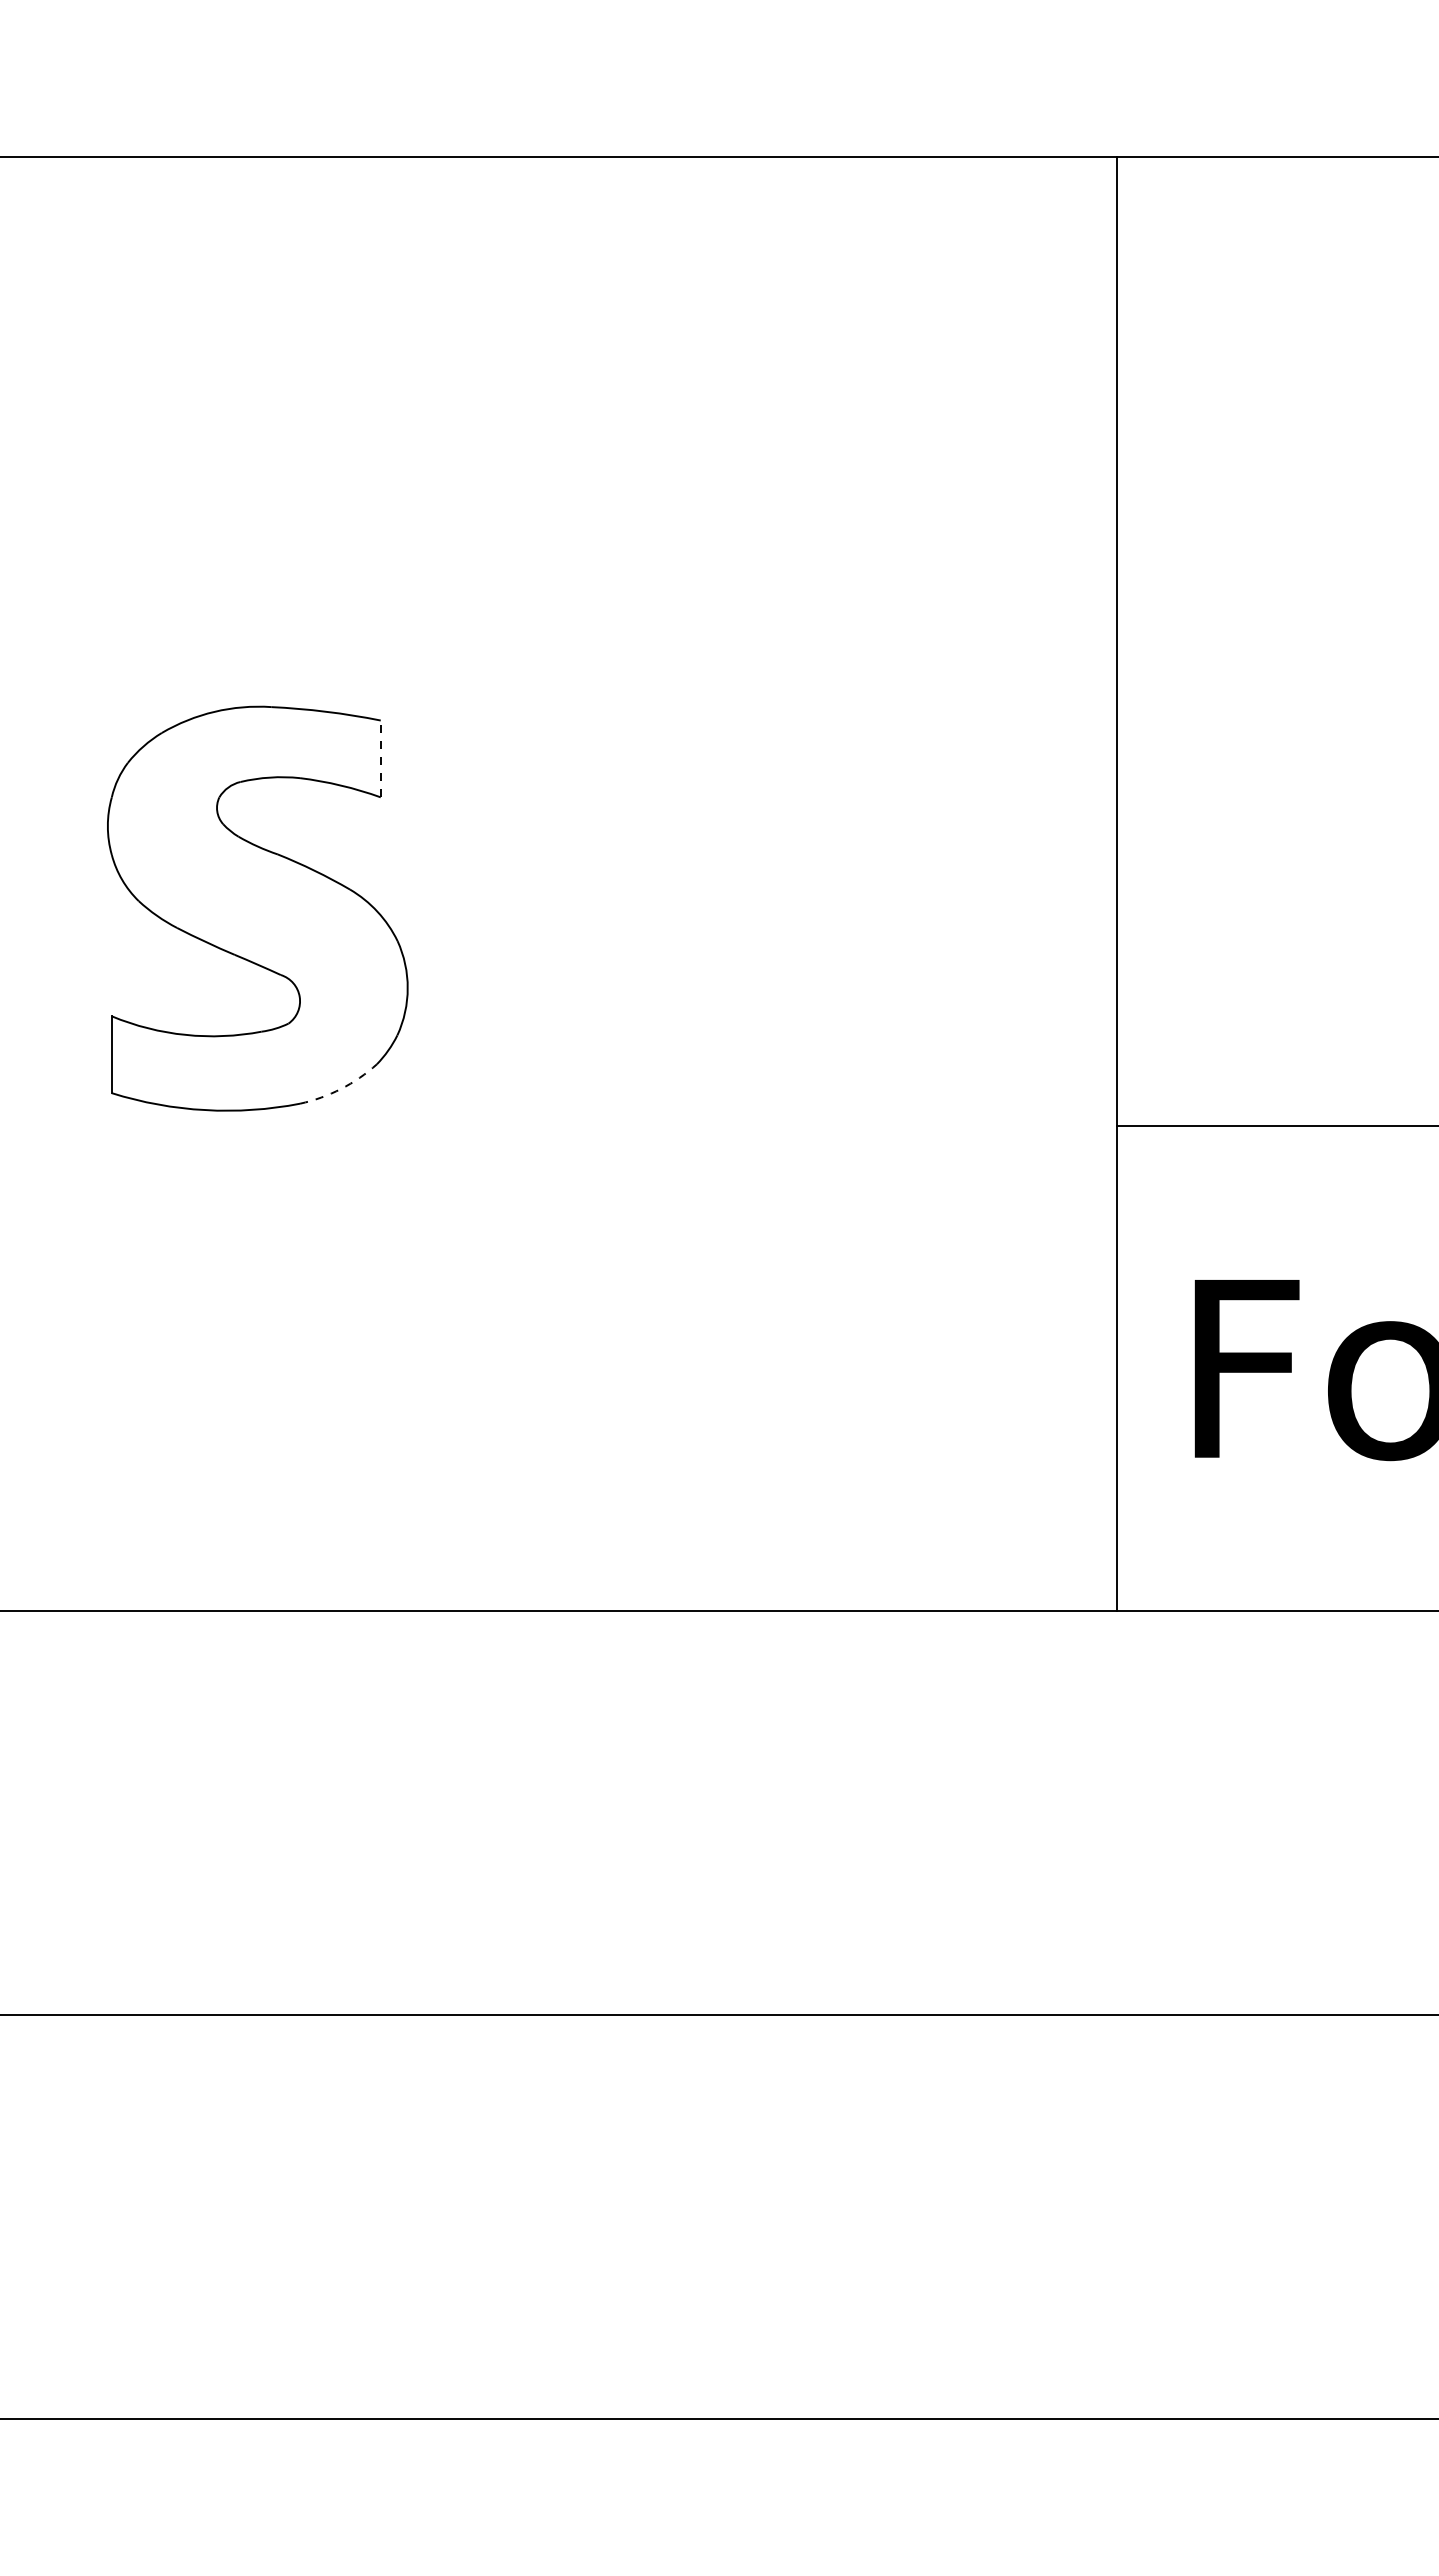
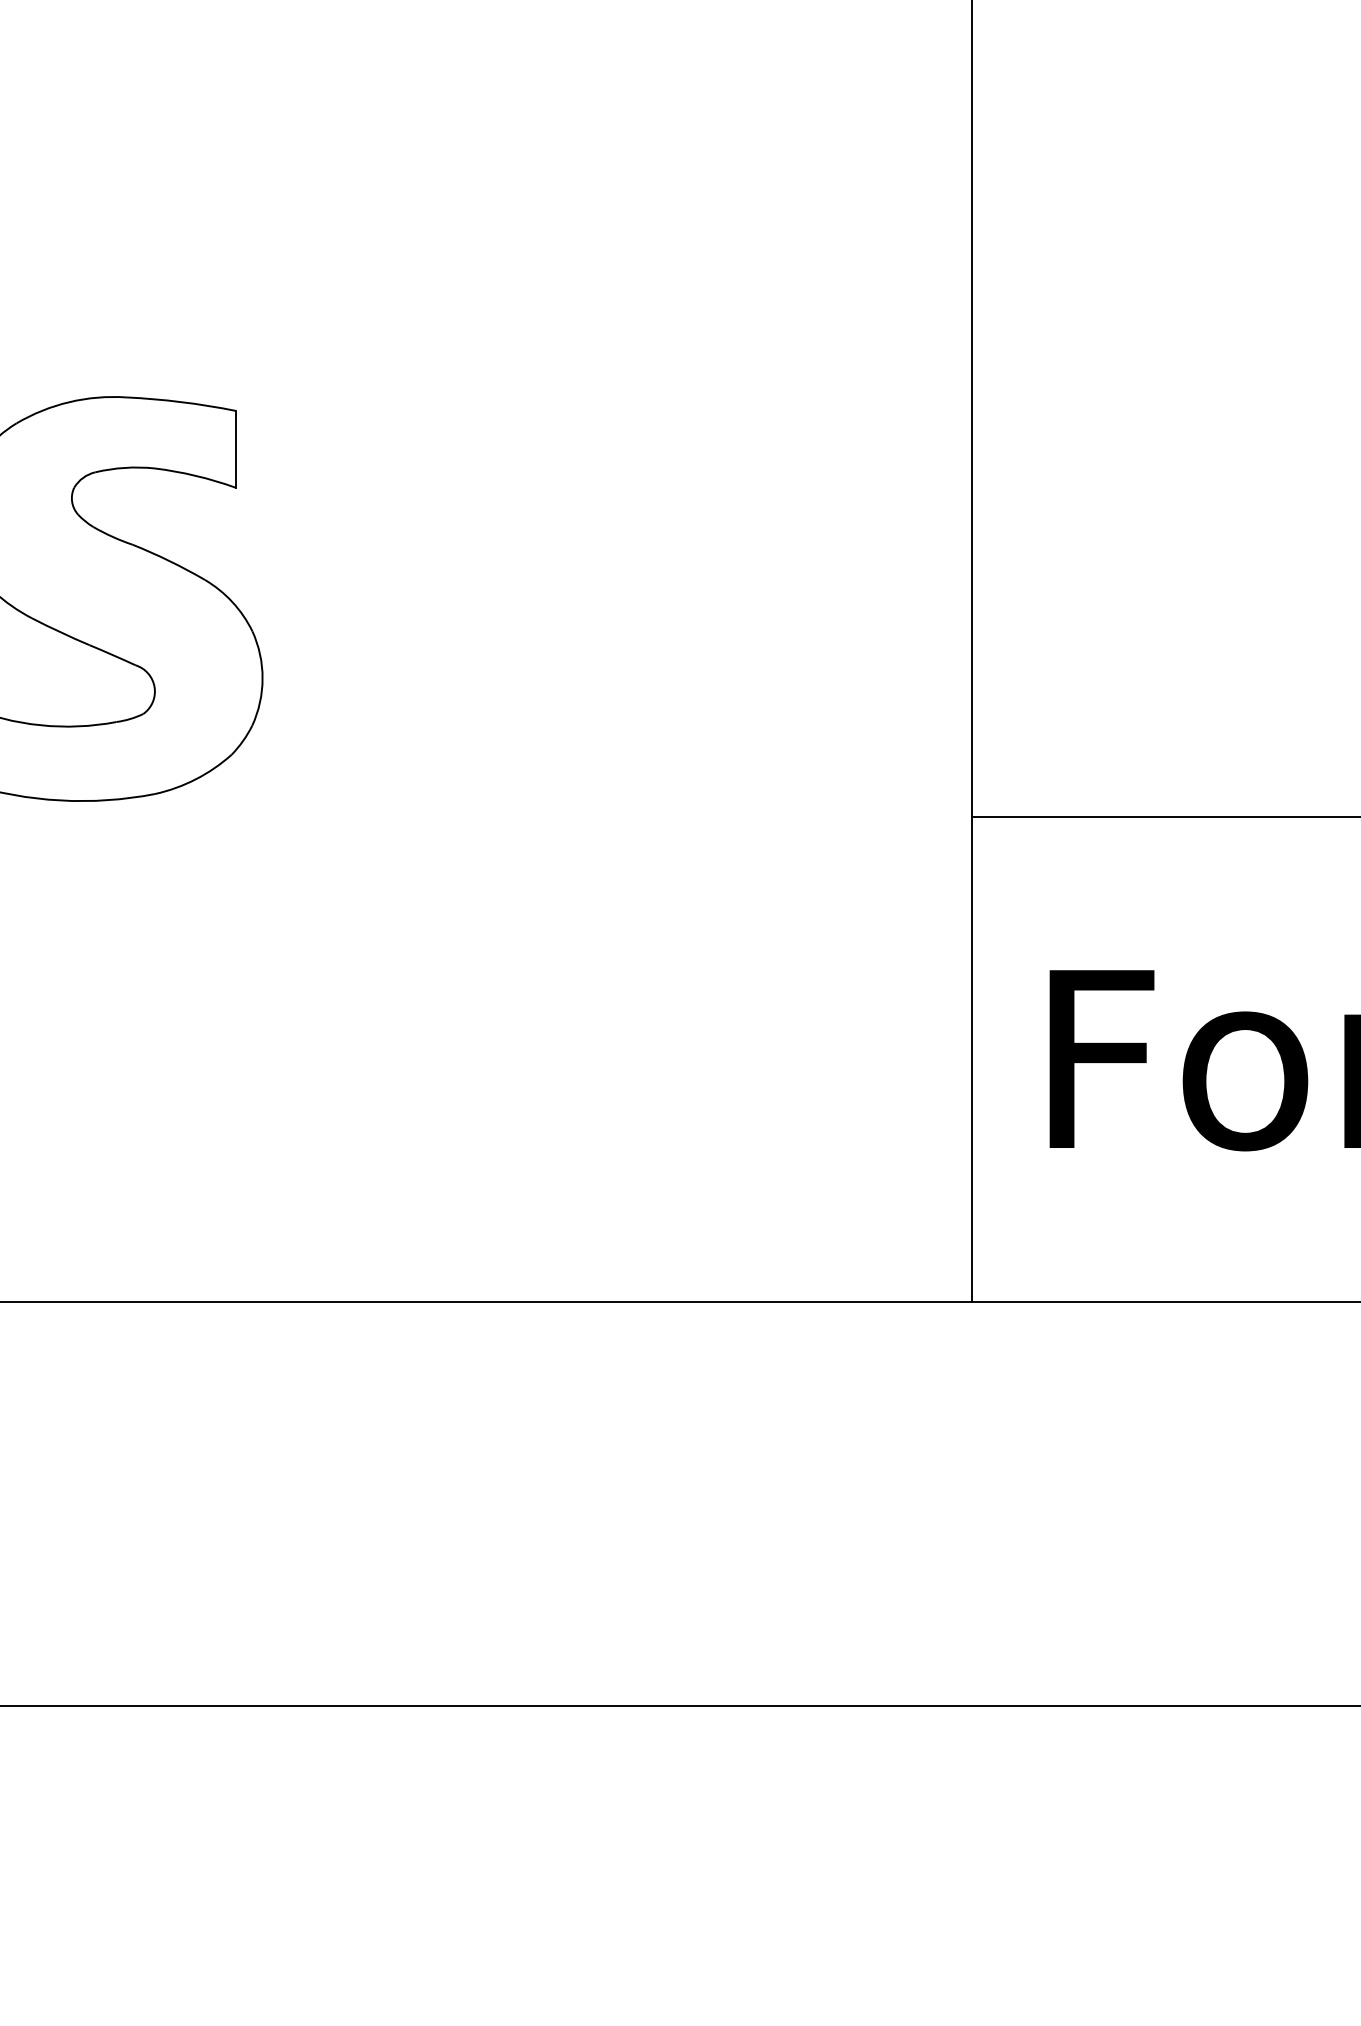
line: (380, 758) -> (235, 448), dashed -> solid
arc: (341, 1089) -> (196, 779), dashed -> solid

